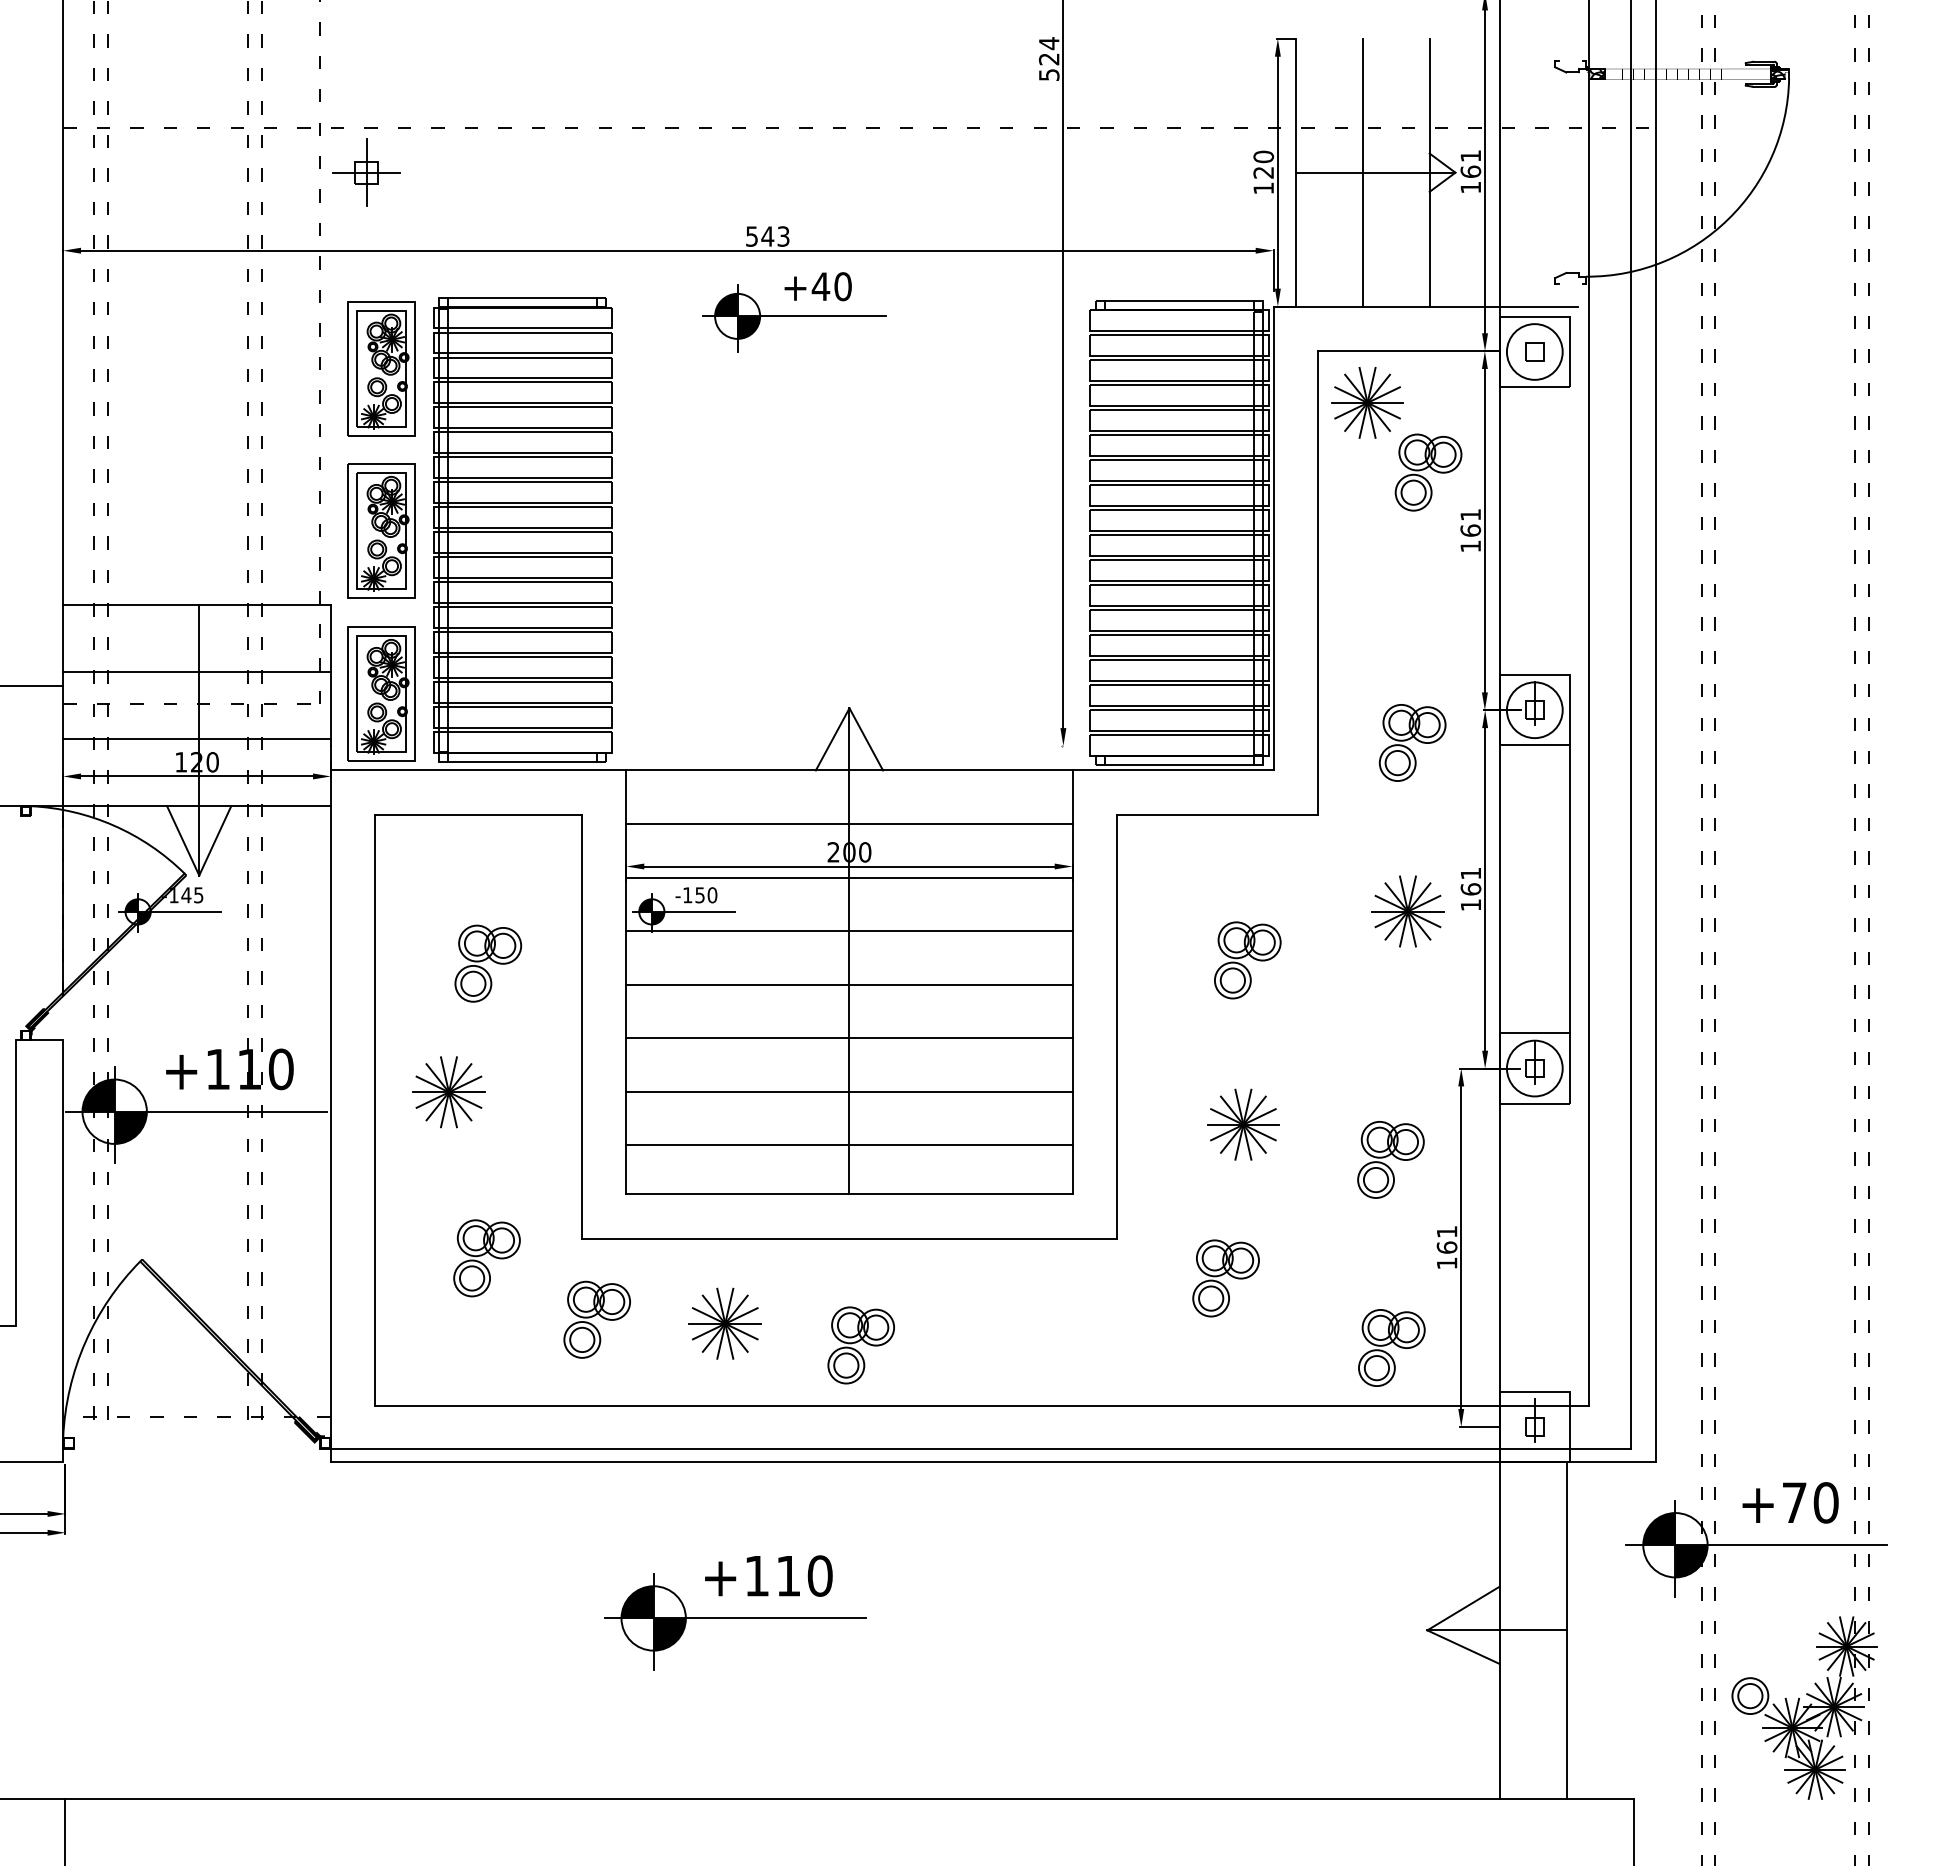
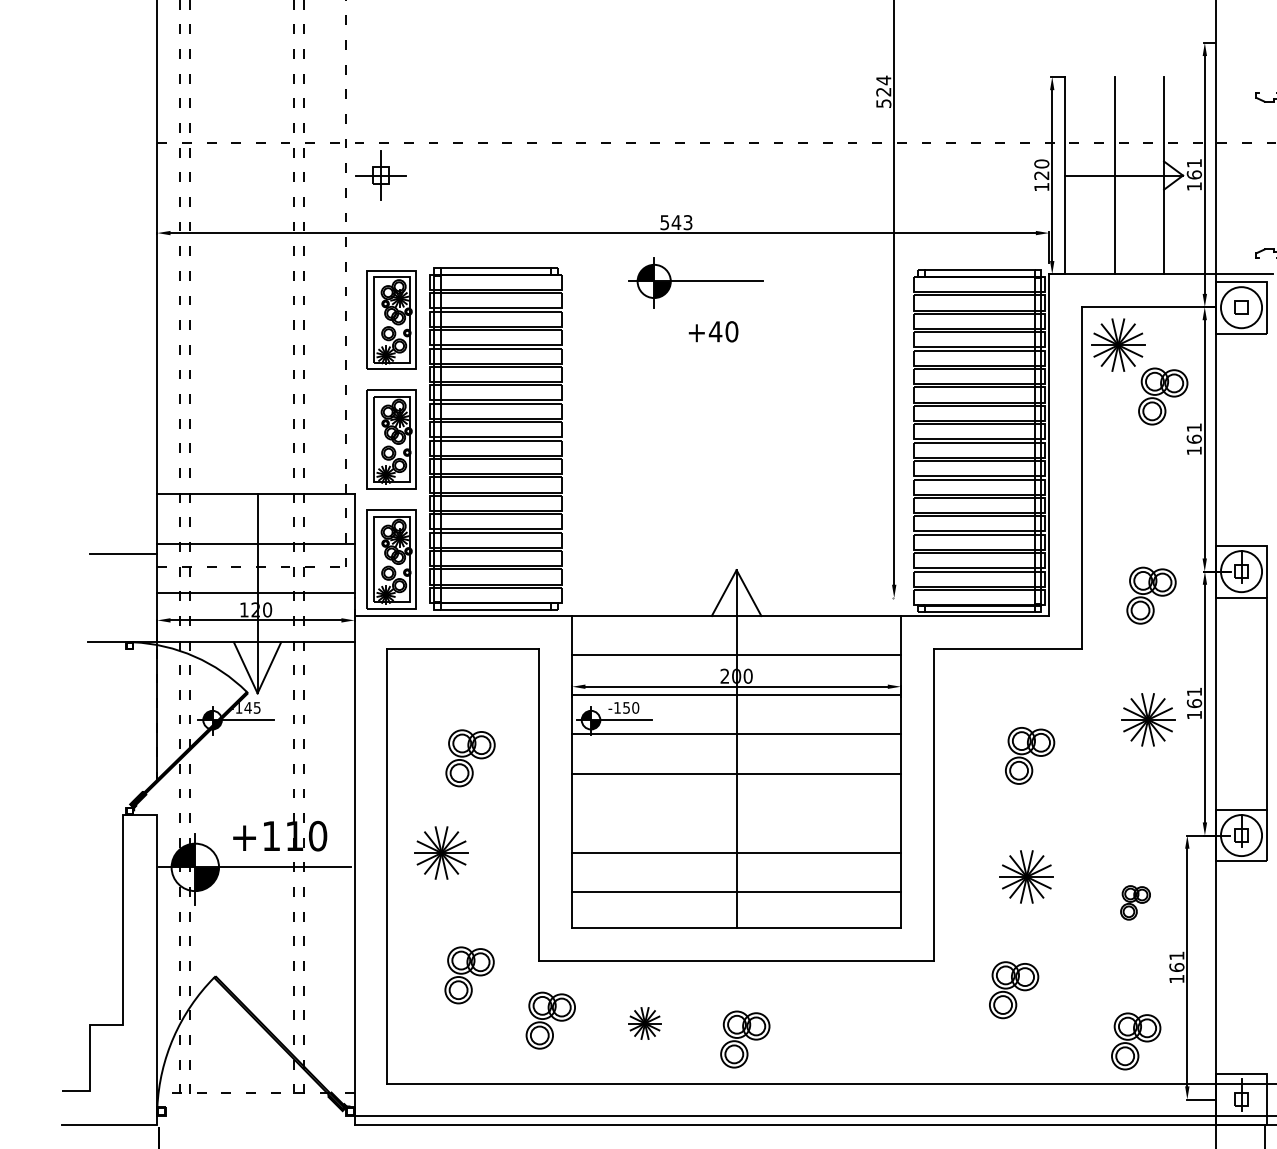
text: (817, 286) -> (713, 331), moved
line: (849, 1038) -> (736, 813), removed
part: (1390, 1159) -> (1135, 902), size x0.6
part: (724, 1323) -> (644, 1023), size x0.6

